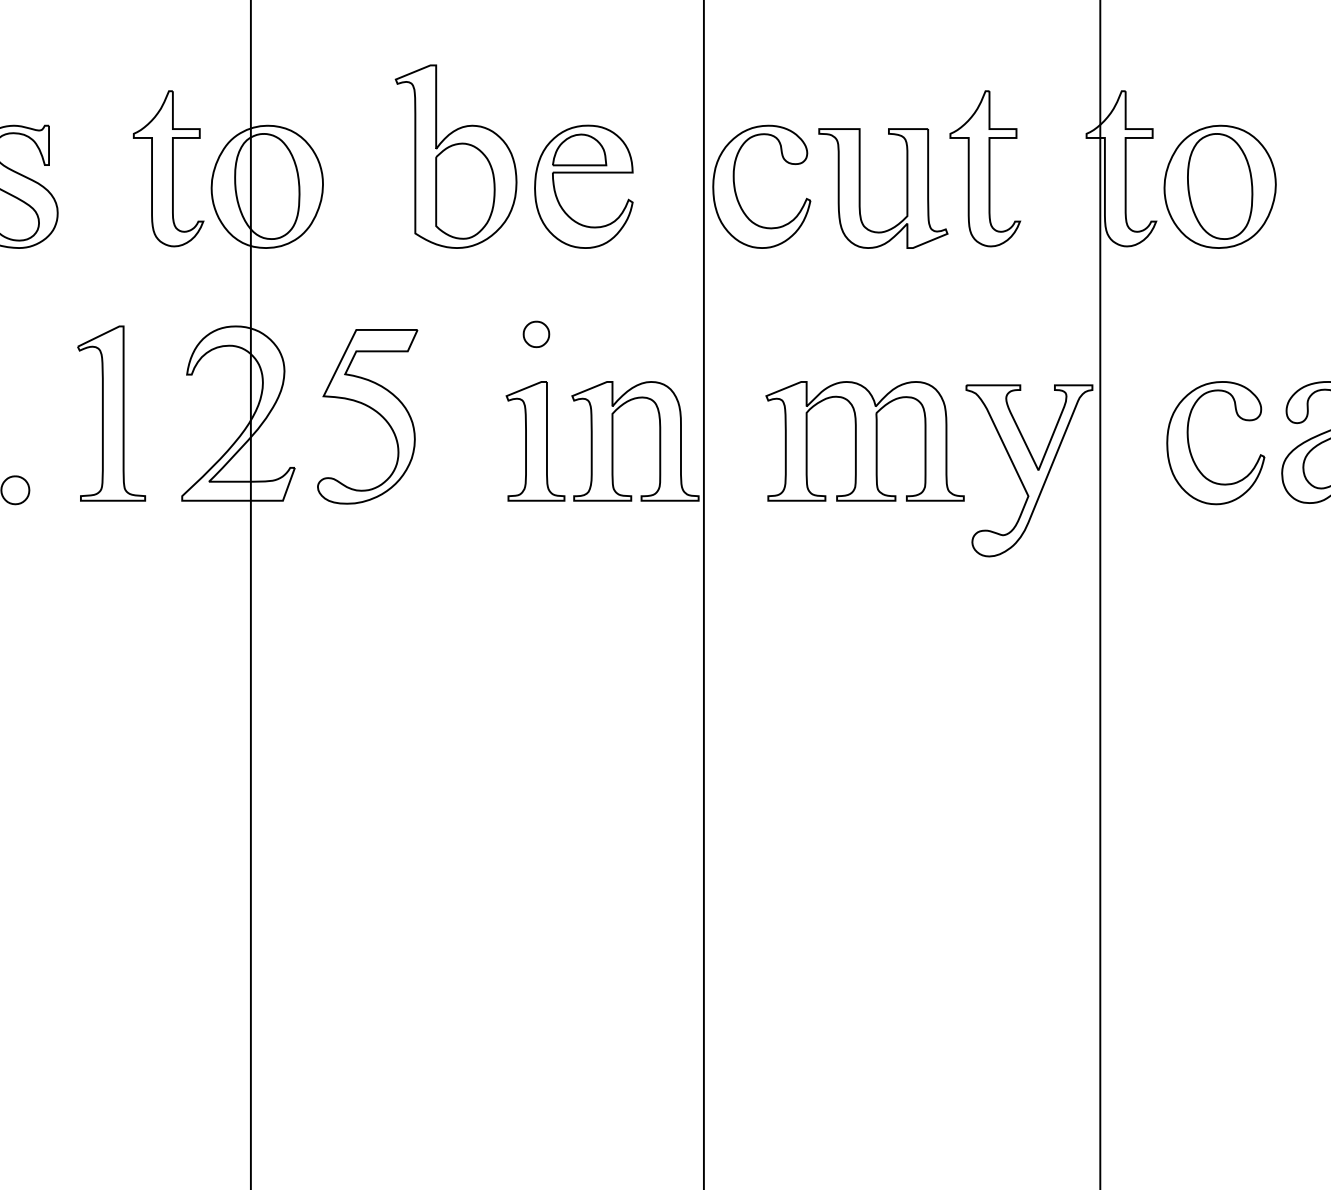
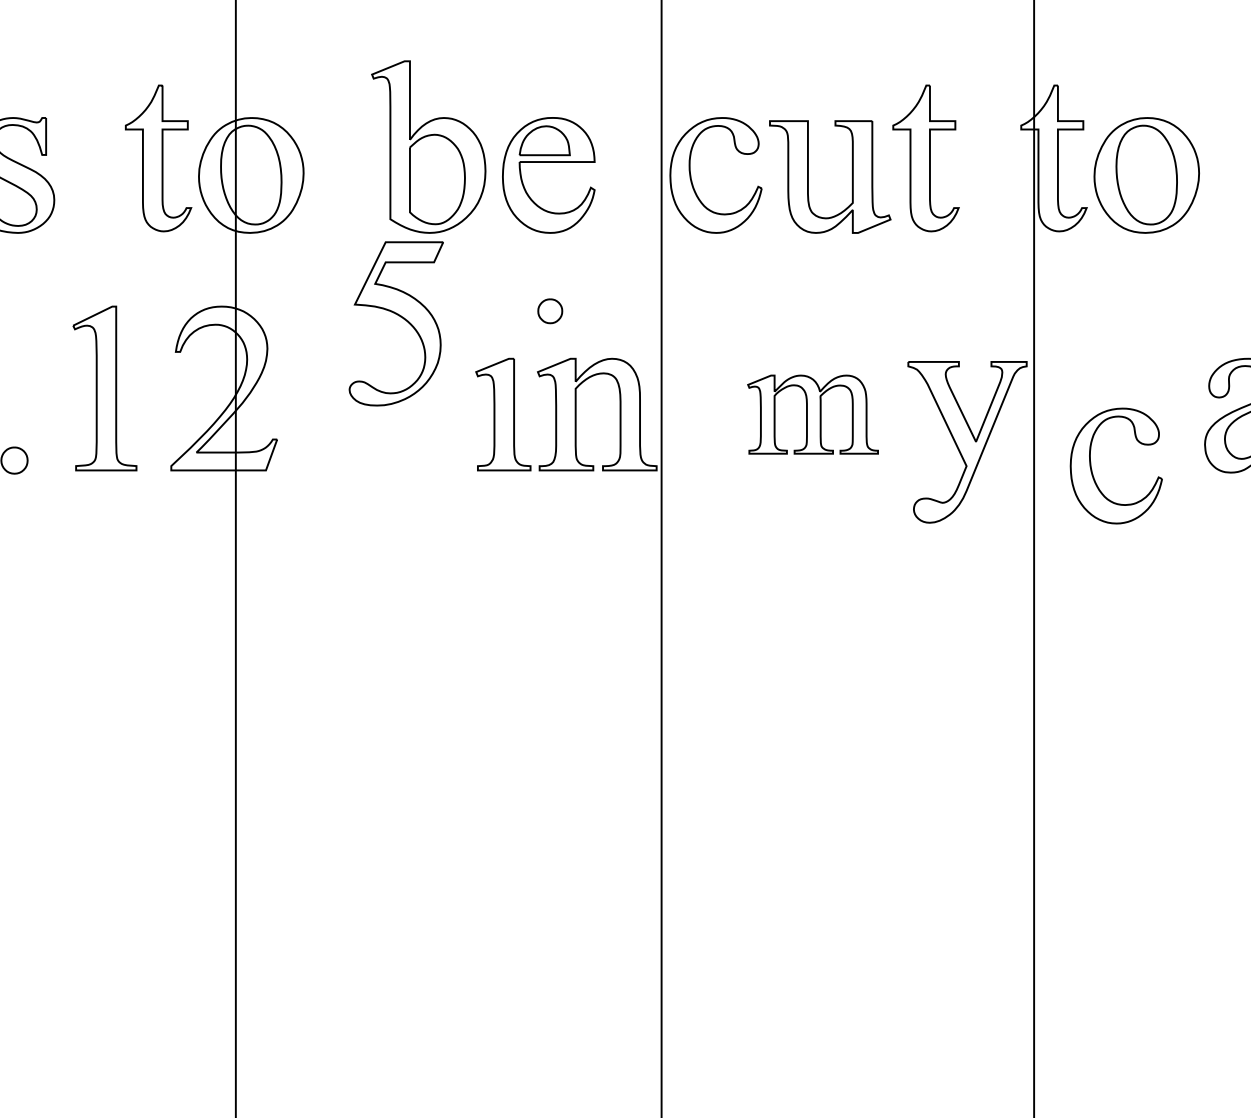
part: (536, 334) -> (550, 311), moved
part: (371, 409) -> (399, 317), moved
part: (864, 441) -> (812, 414), size x0.7
part: (1190, 447) -> (1092, 470), moved

